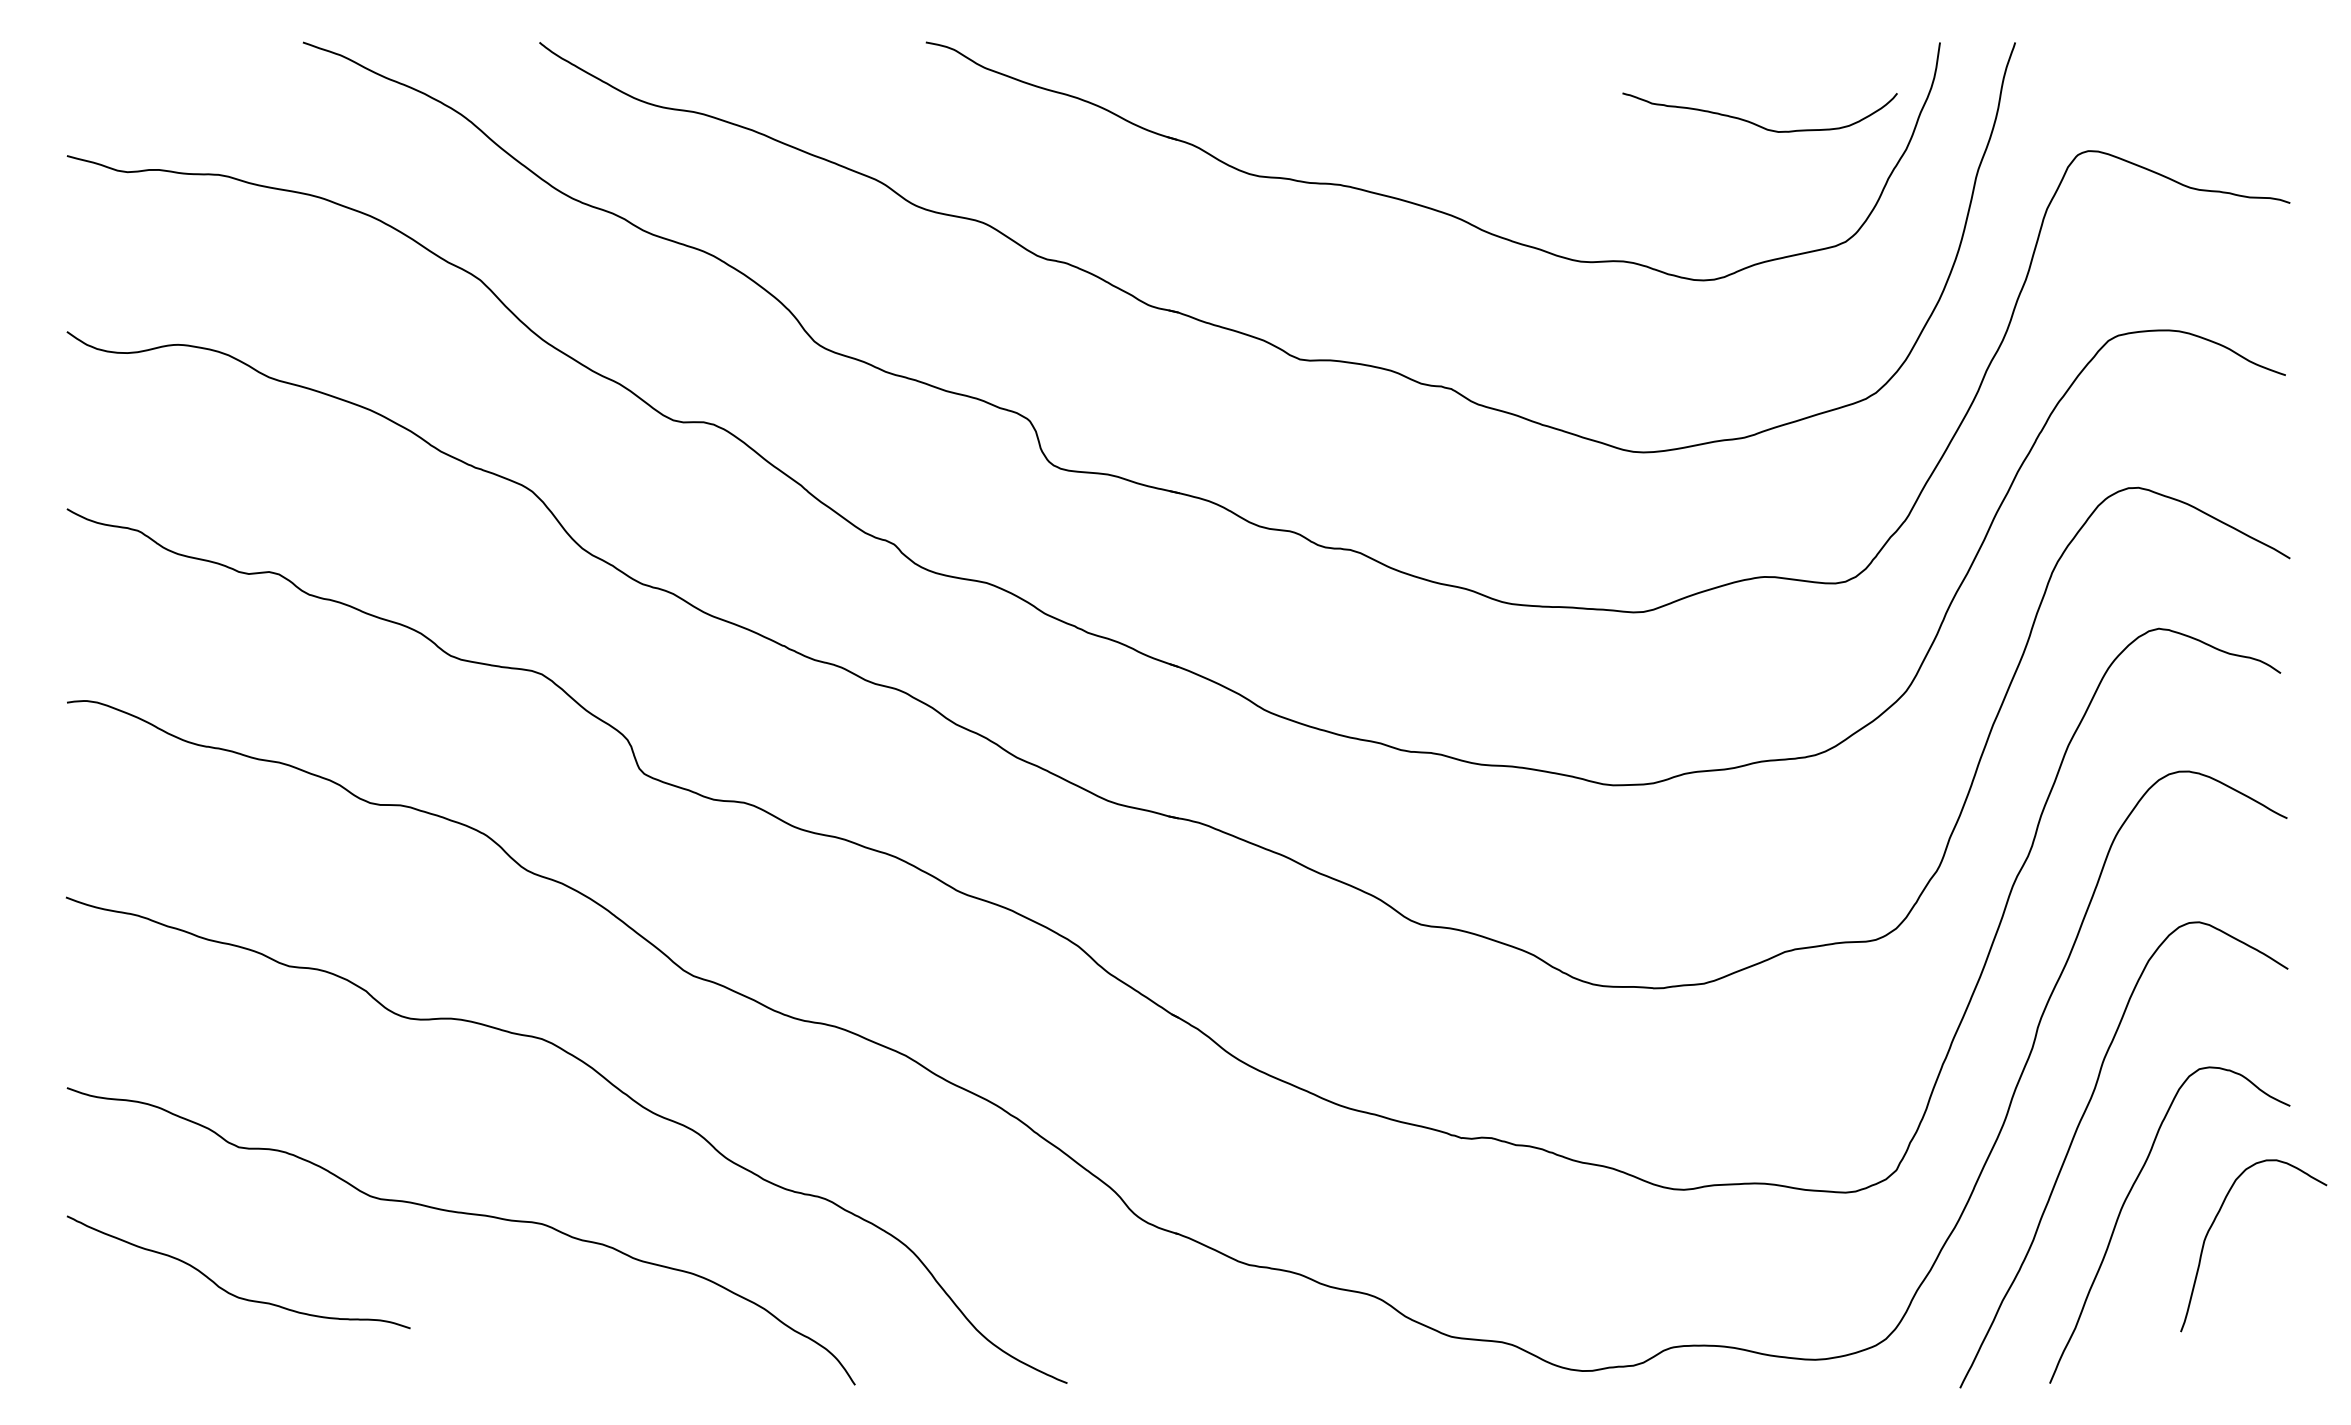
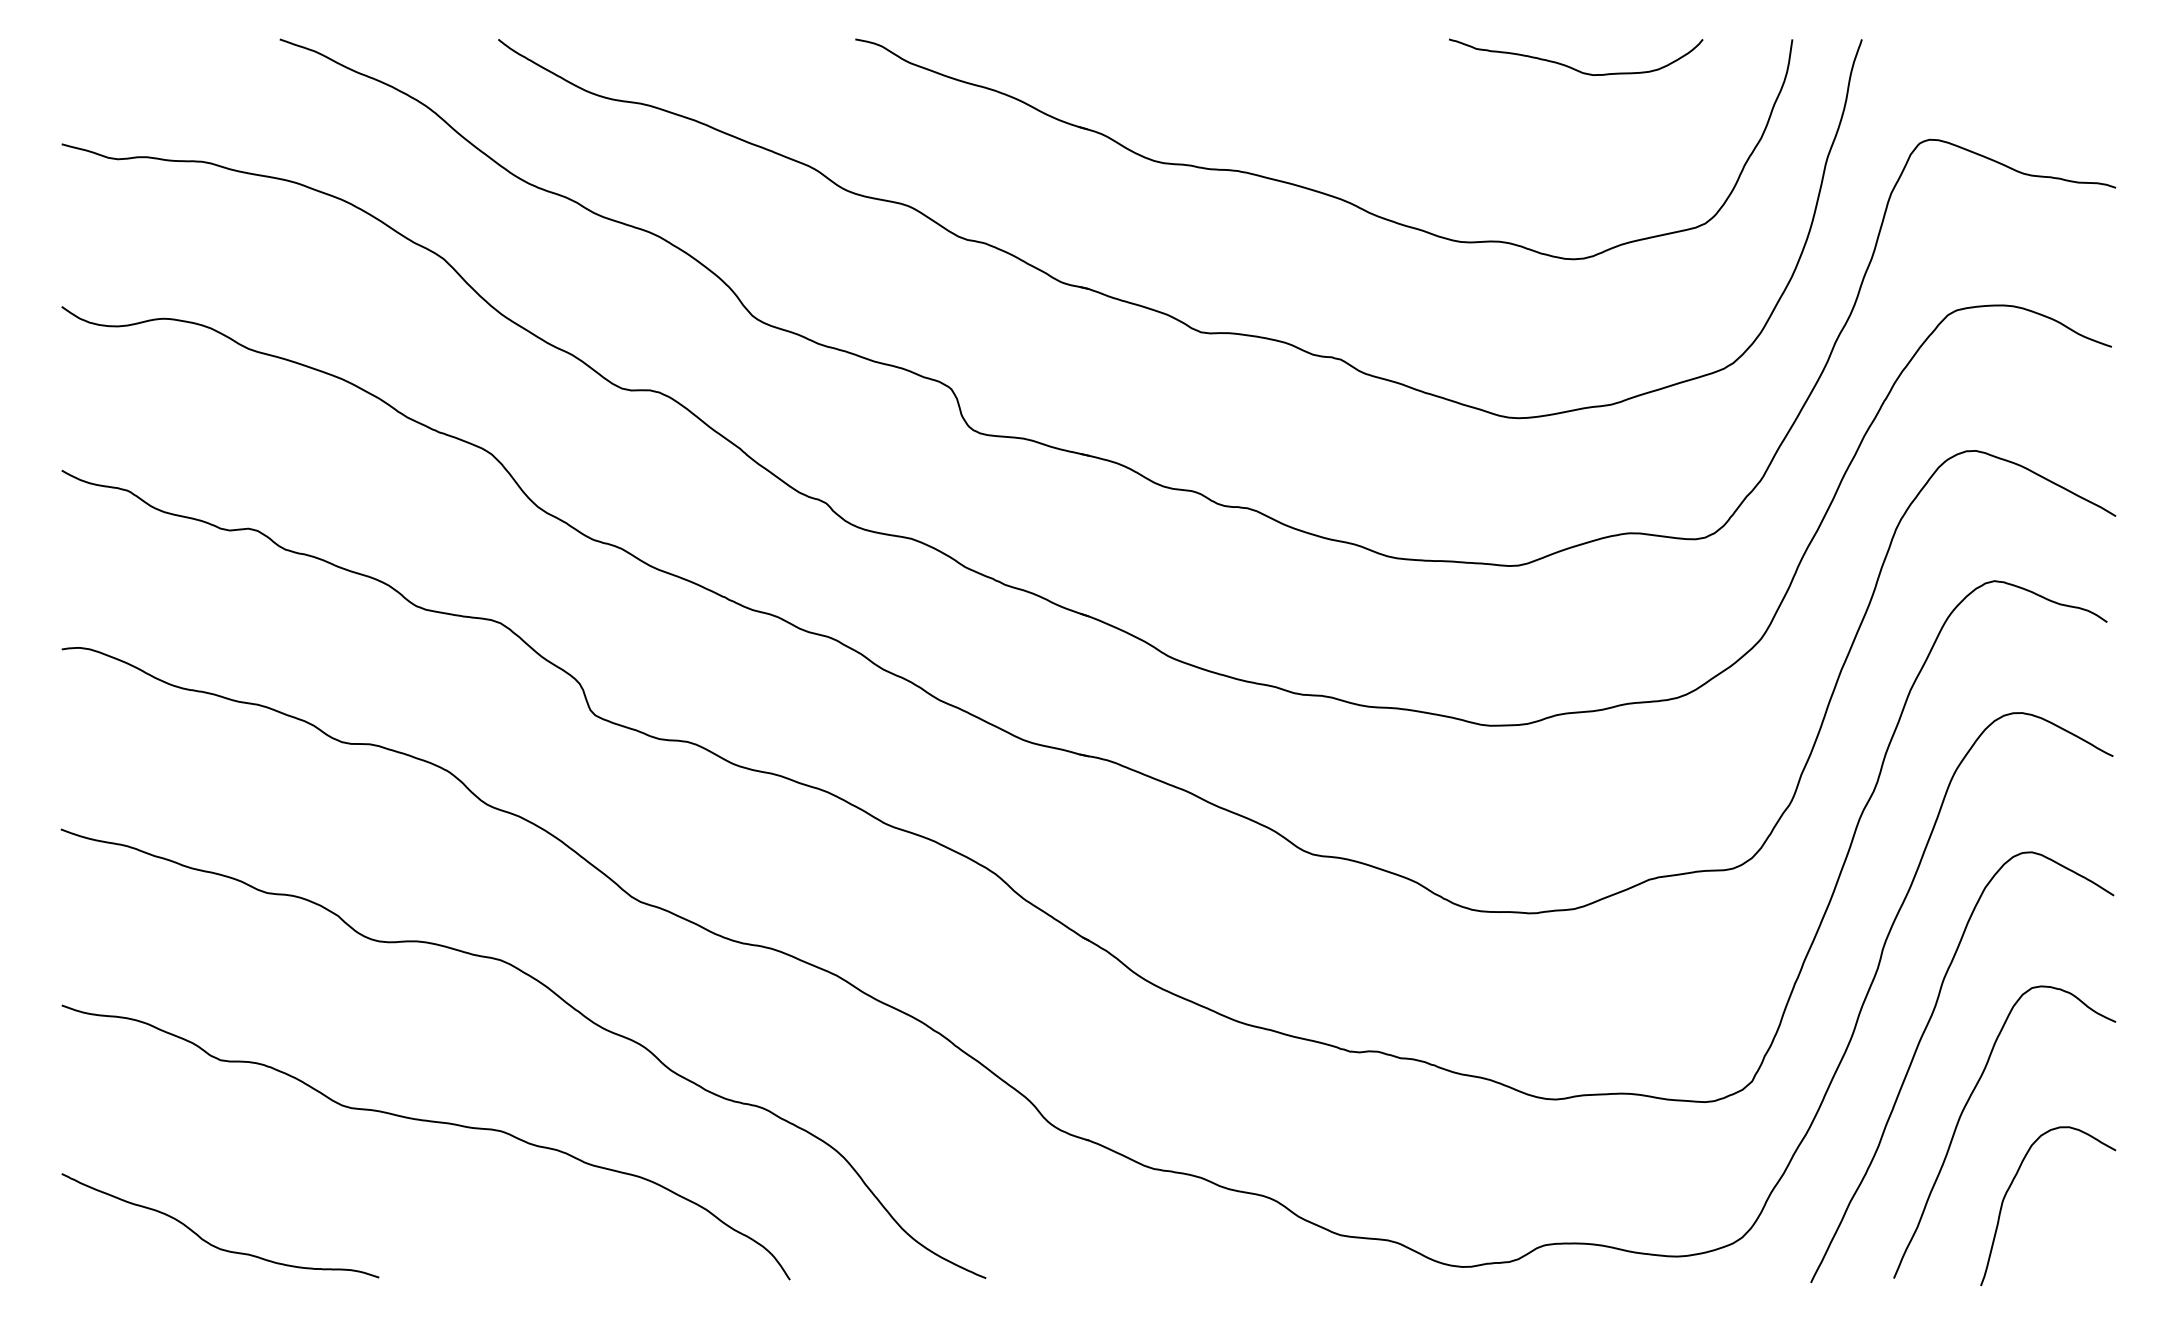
curve: (1753, 122) -> (1570, 66), moved
curve: (2212, 1225) -> (2010, 1187), moved
curve: (226, 1290) -> (209, 1242), moved

